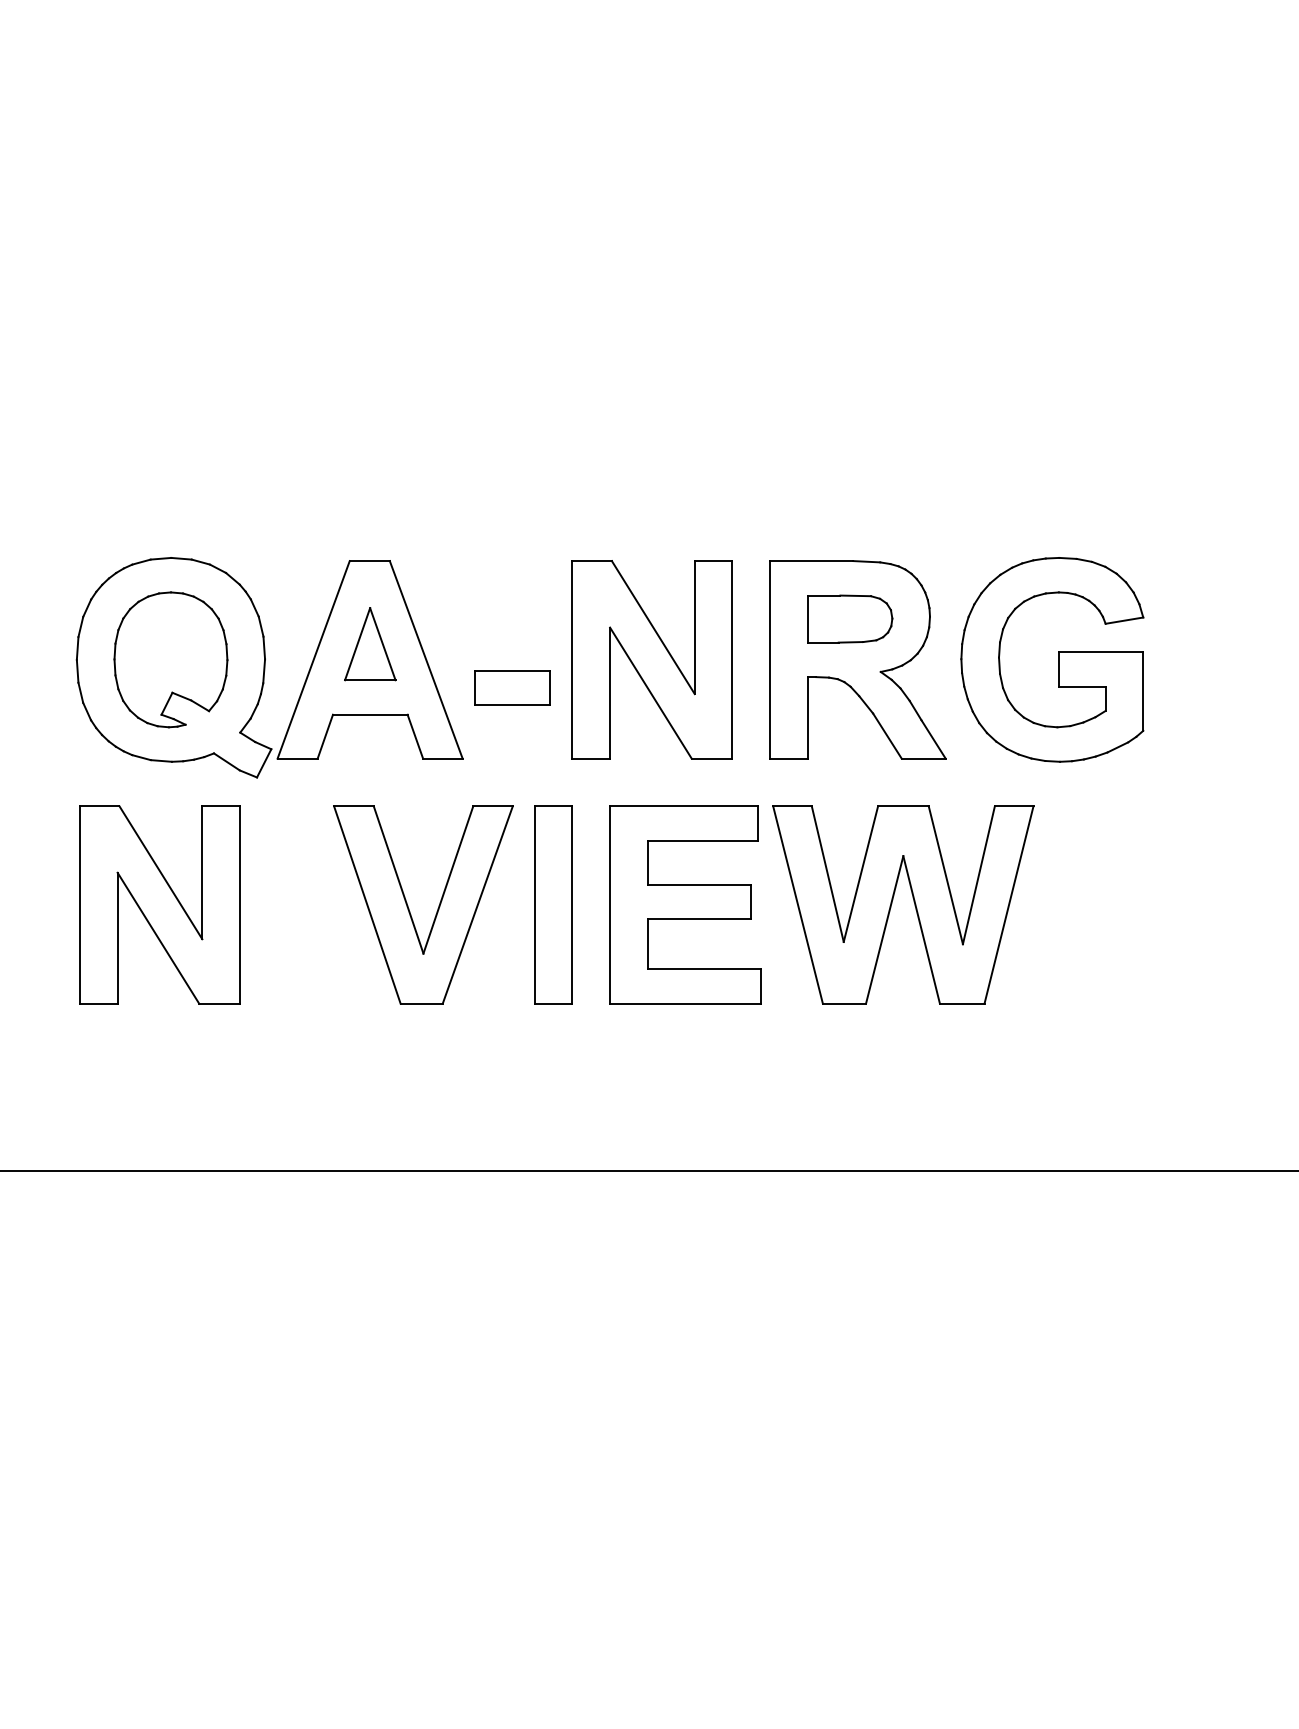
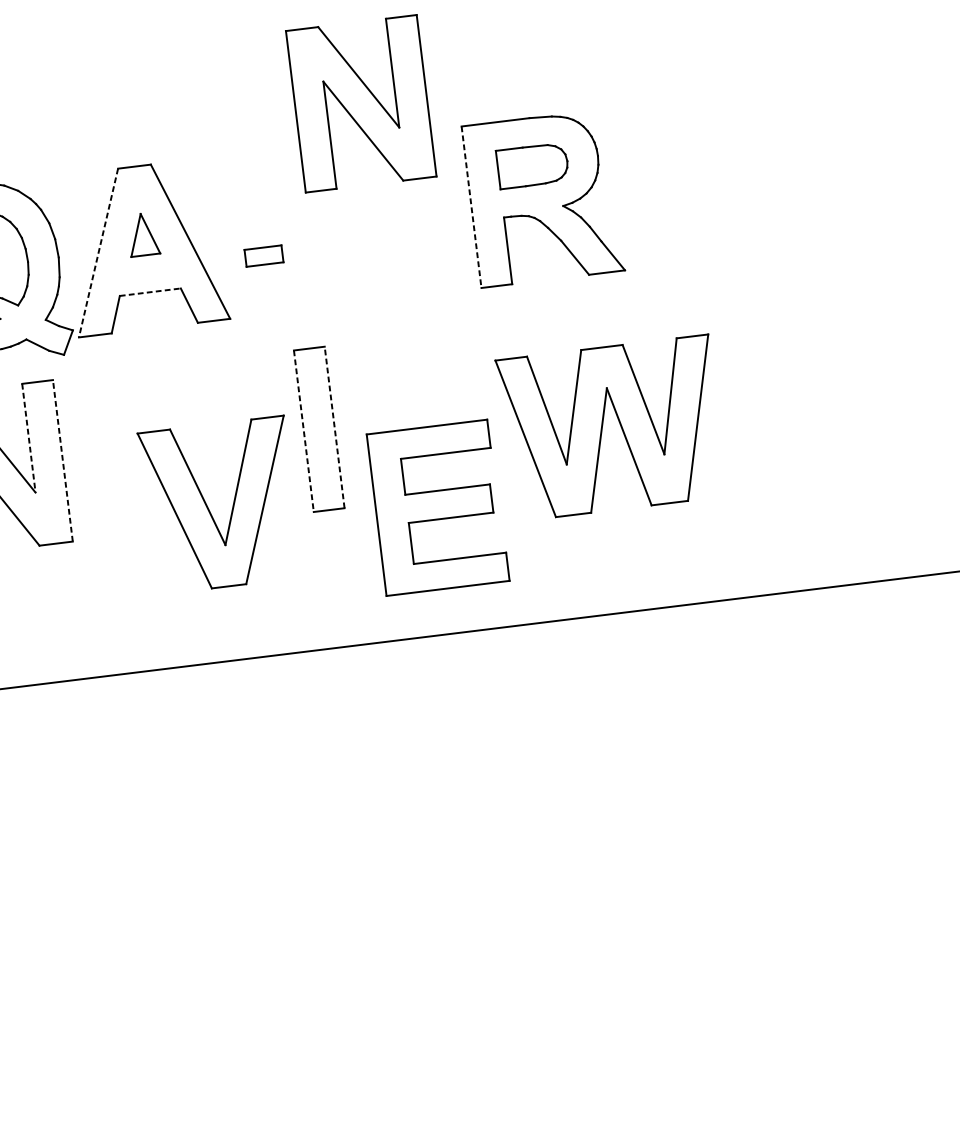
part: (370, 644) -> (143, 234), size x0.7
part: (651, 659) -> (360, 103), moved
line: (770, 659) -> (471, 206), solid -> dashed
part: (1052, 659) -> (702, 178), removed
line: (313, 660) -> (98, 253), solid -> dashed
part: (512, 687) -> (263, 255), size x0.6
line: (370, 714) -> (150, 292), solid -> dashed
line: (202, 872) -> (29, 438), solid -> dashed
part: (913, 902) -> (619, 425), moved
part: (685, 904) -> (438, 507), moved
line: (239, 905) -> (62, 461), solid -> dashed
line: (534, 905) -> (303, 431), solid -> dashed
line: (572, 905) -> (334, 427), solid -> dashed
part: (409, 908) -> (209, 509), moved

